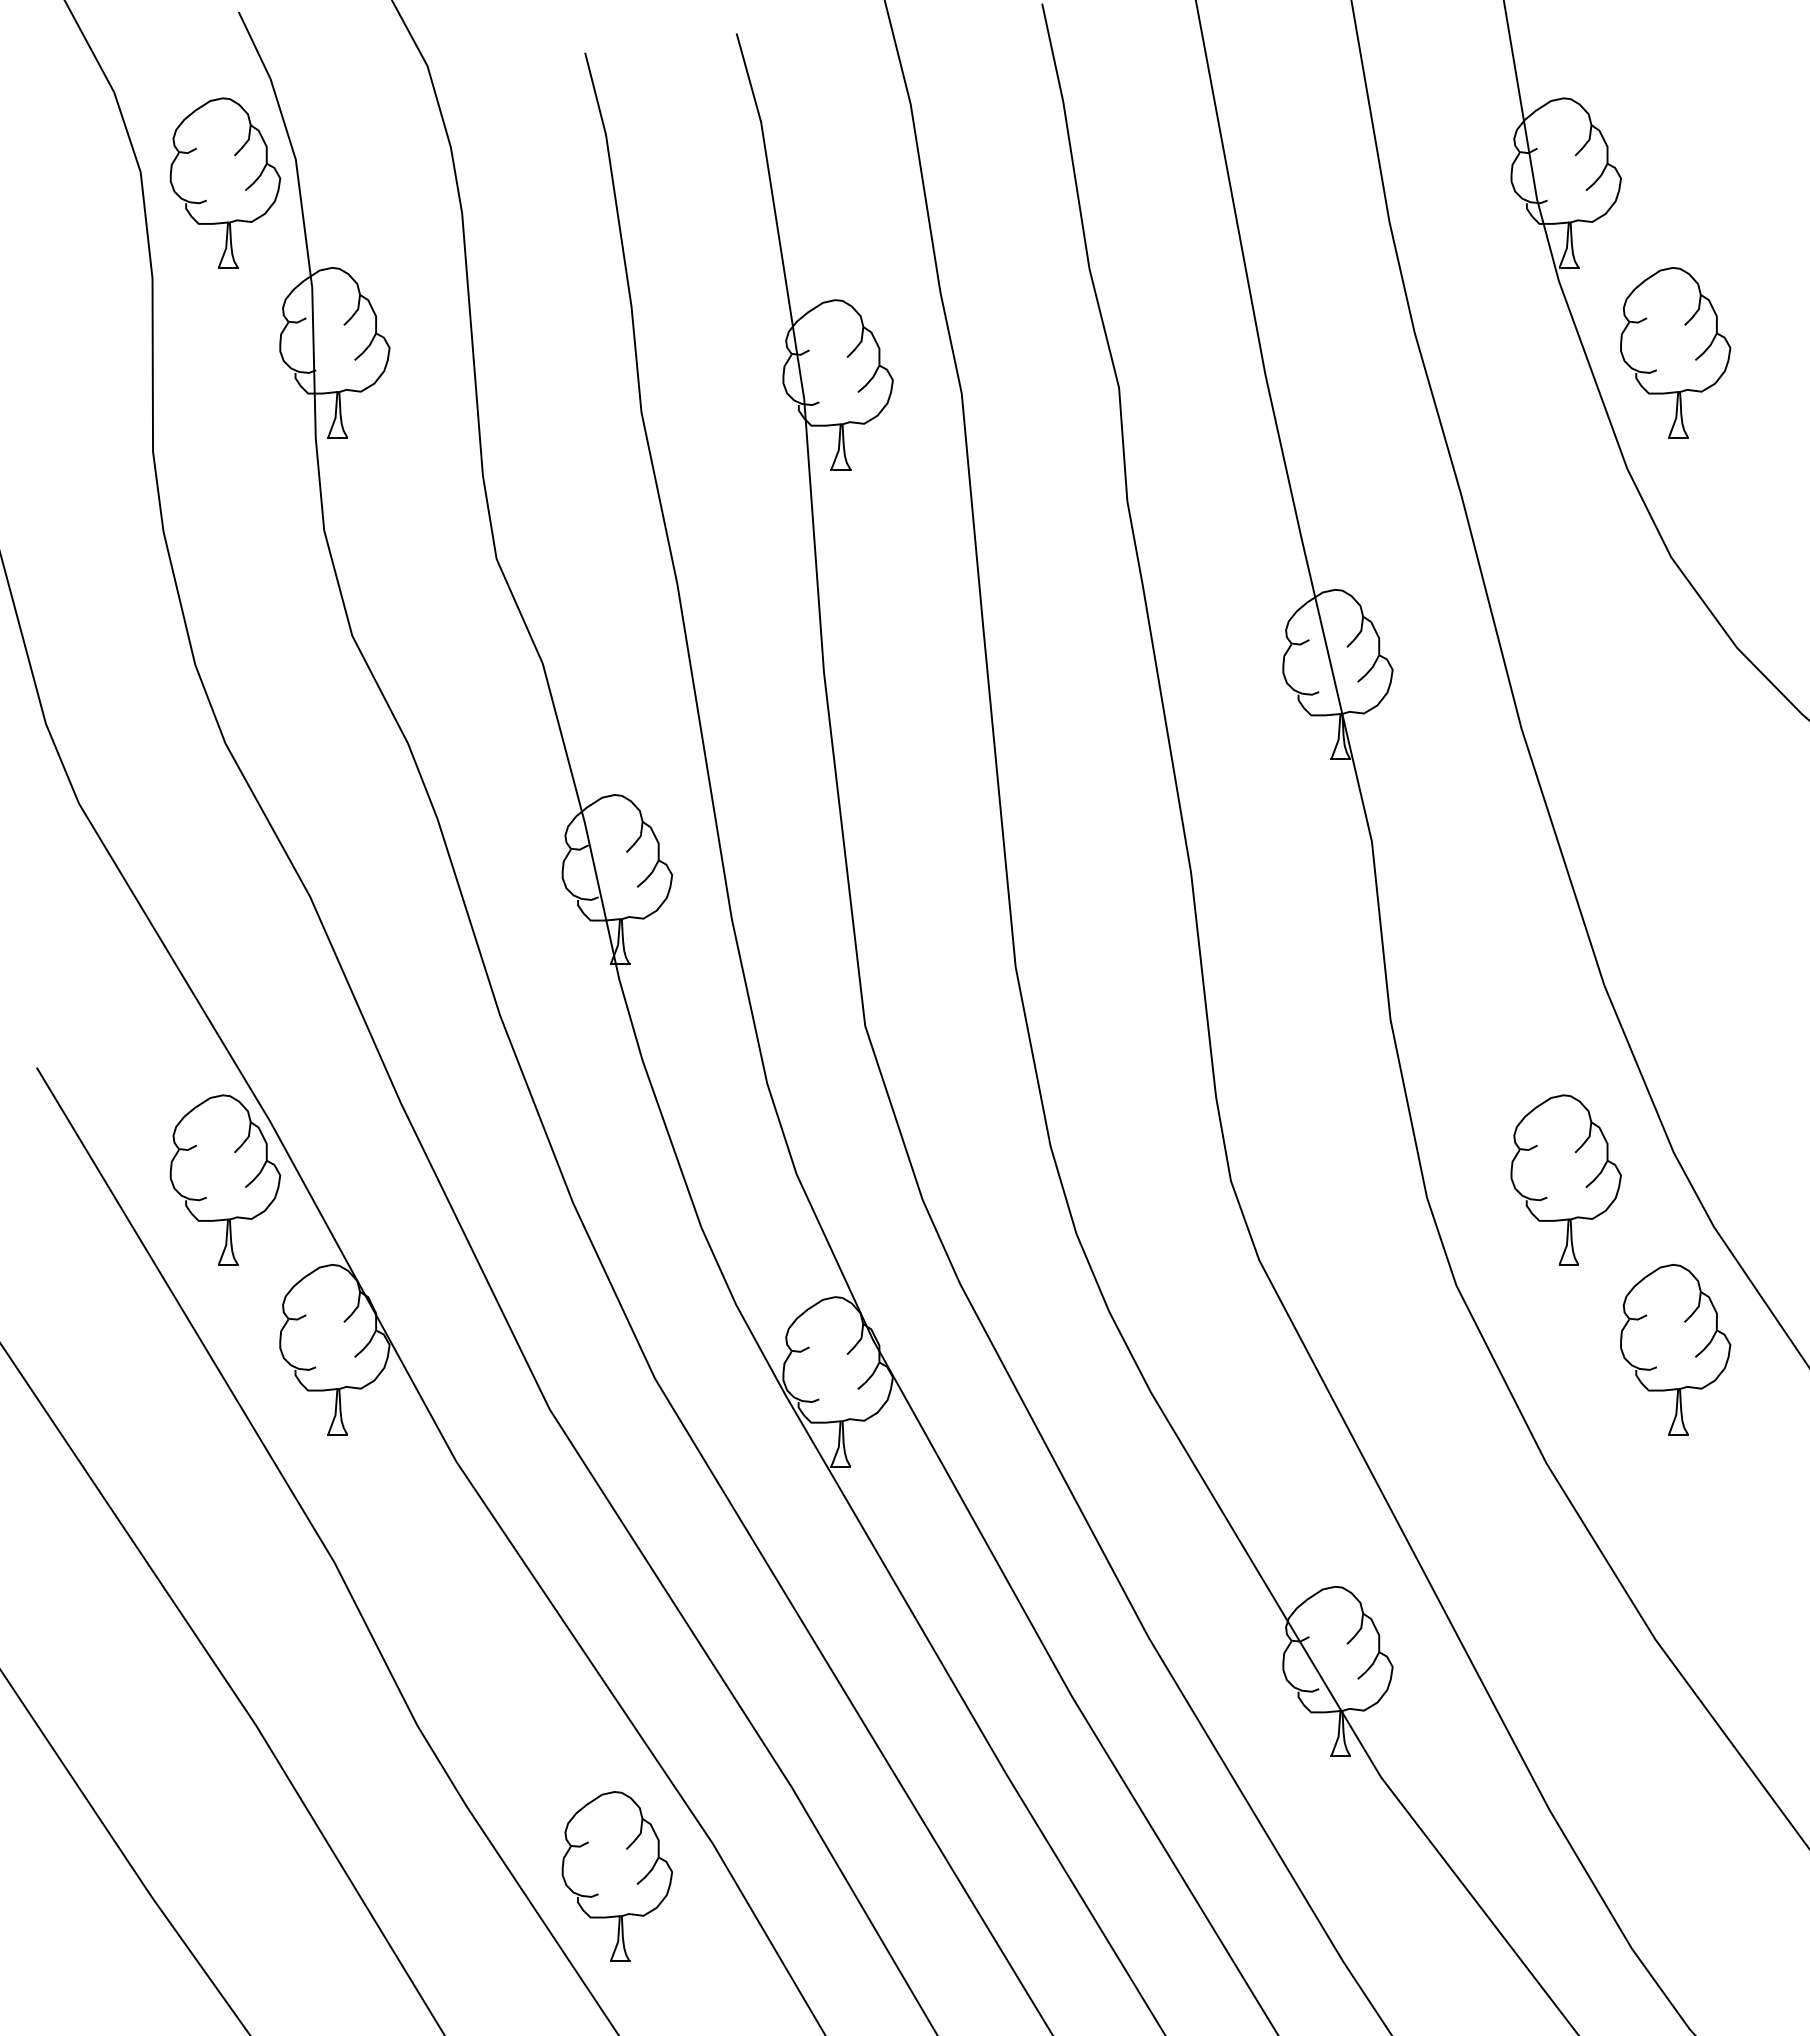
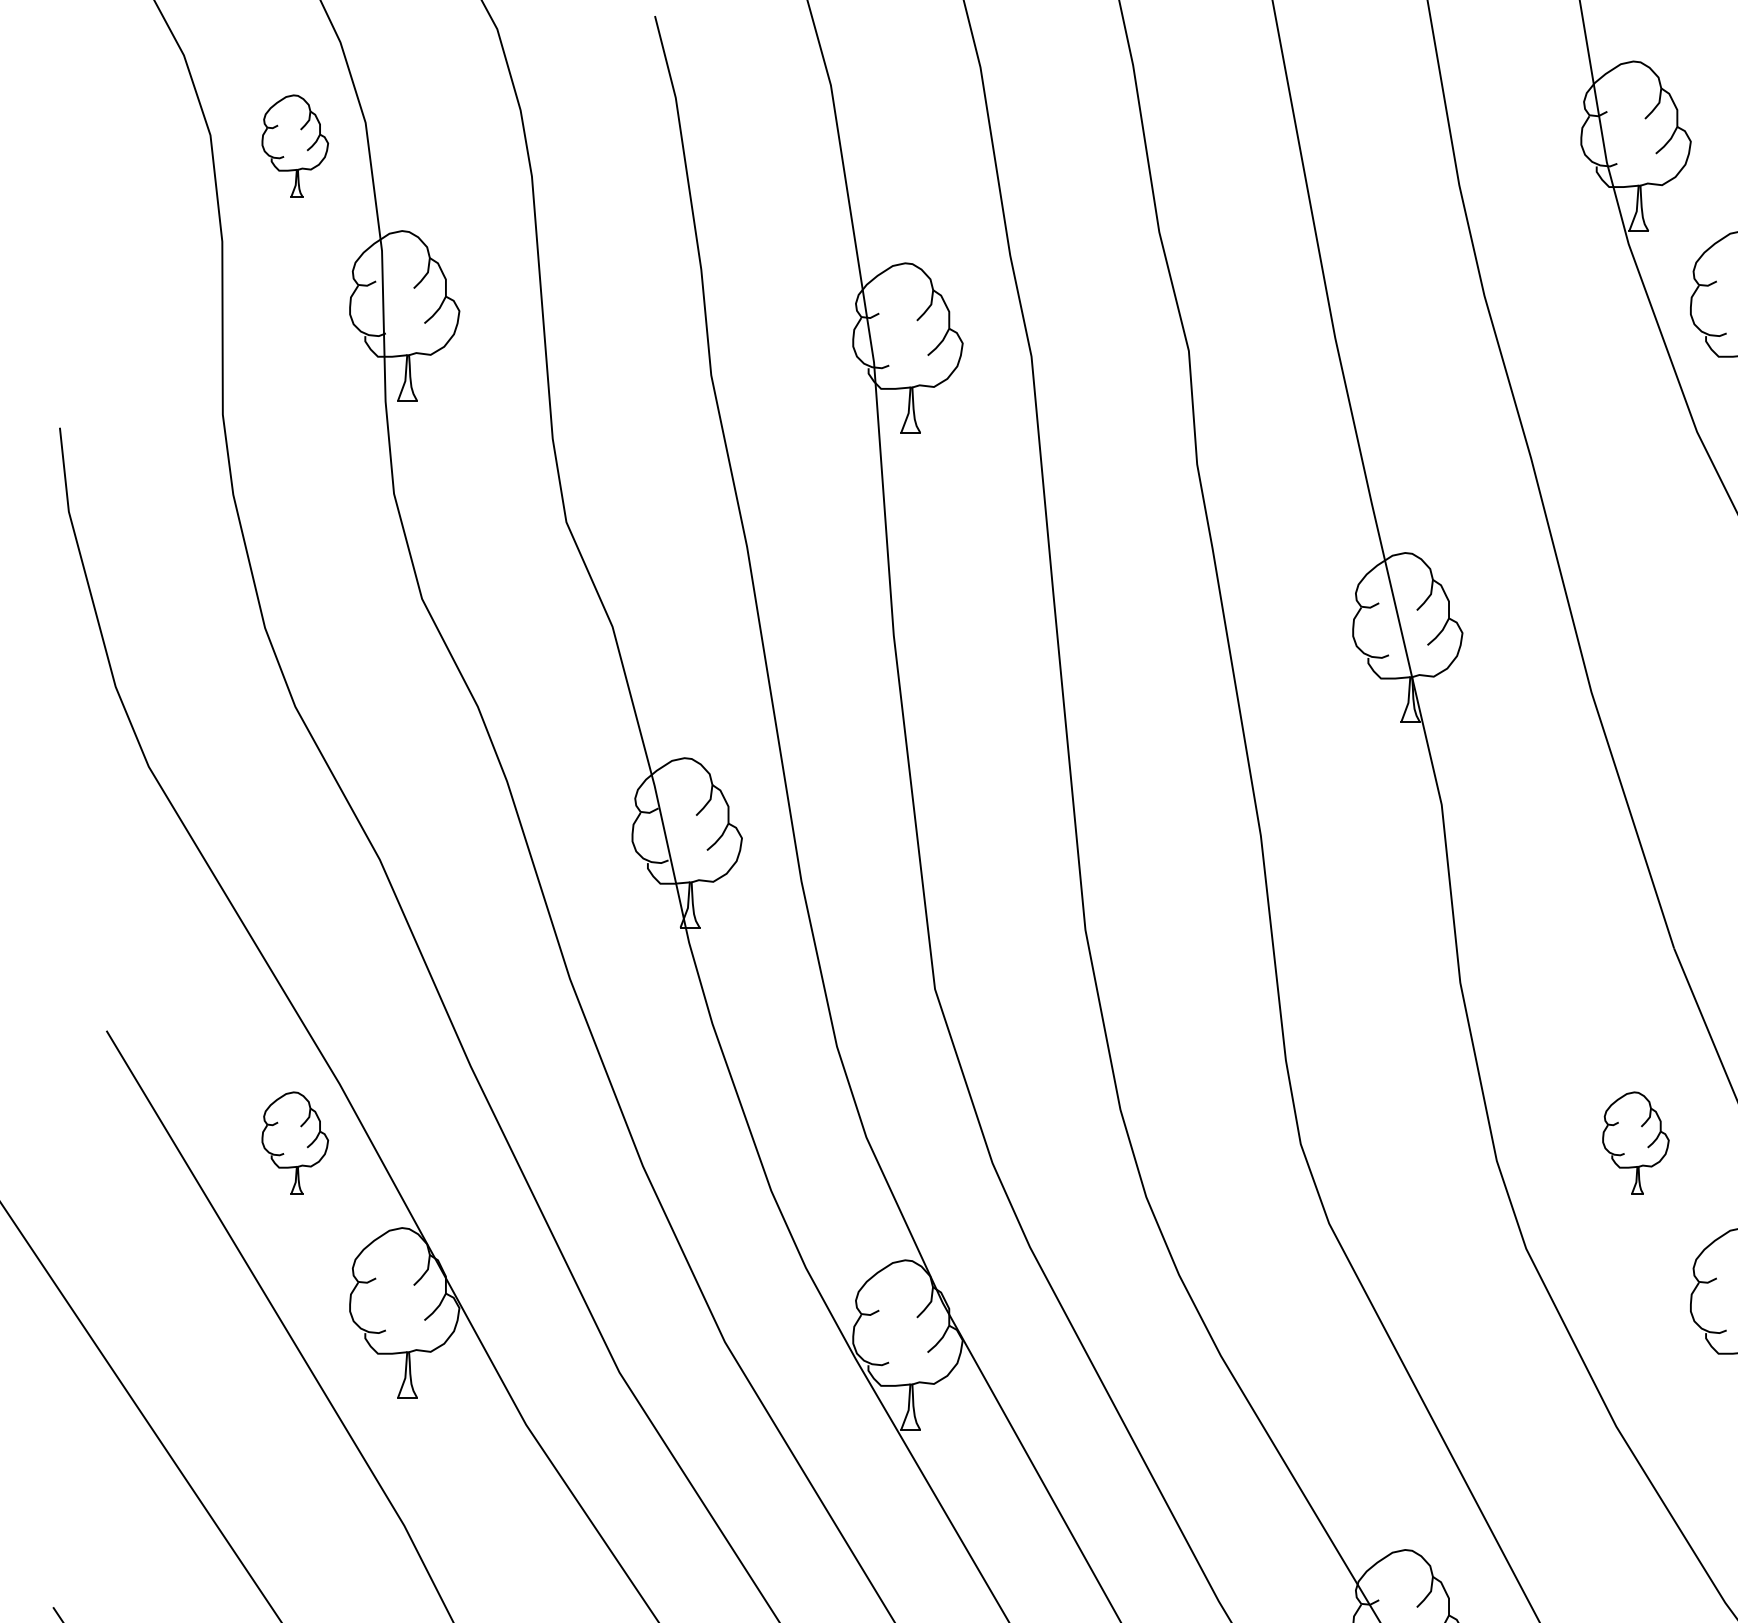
part: (225, 182) -> (295, 145), size x0.6
part: (225, 1179) -> (295, 1142), size x0.6
part: (1565, 1179) -> (1635, 1142), size x0.6

